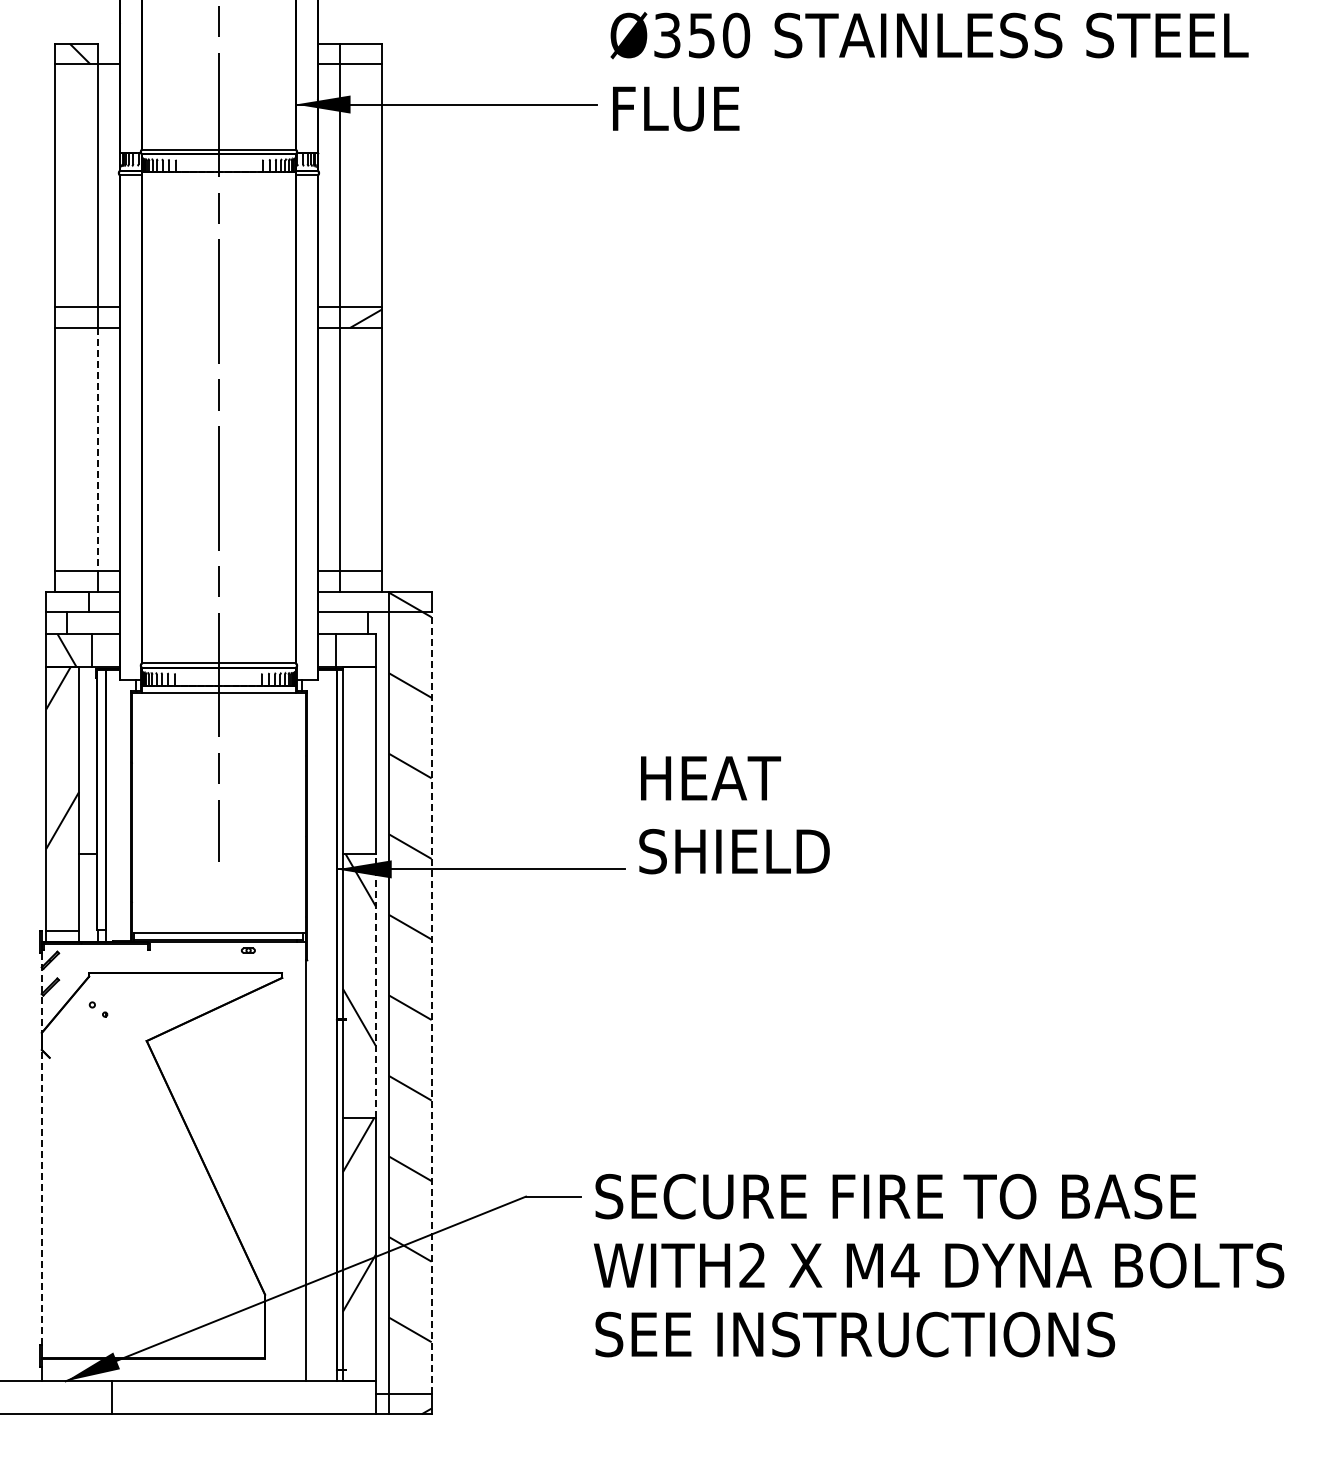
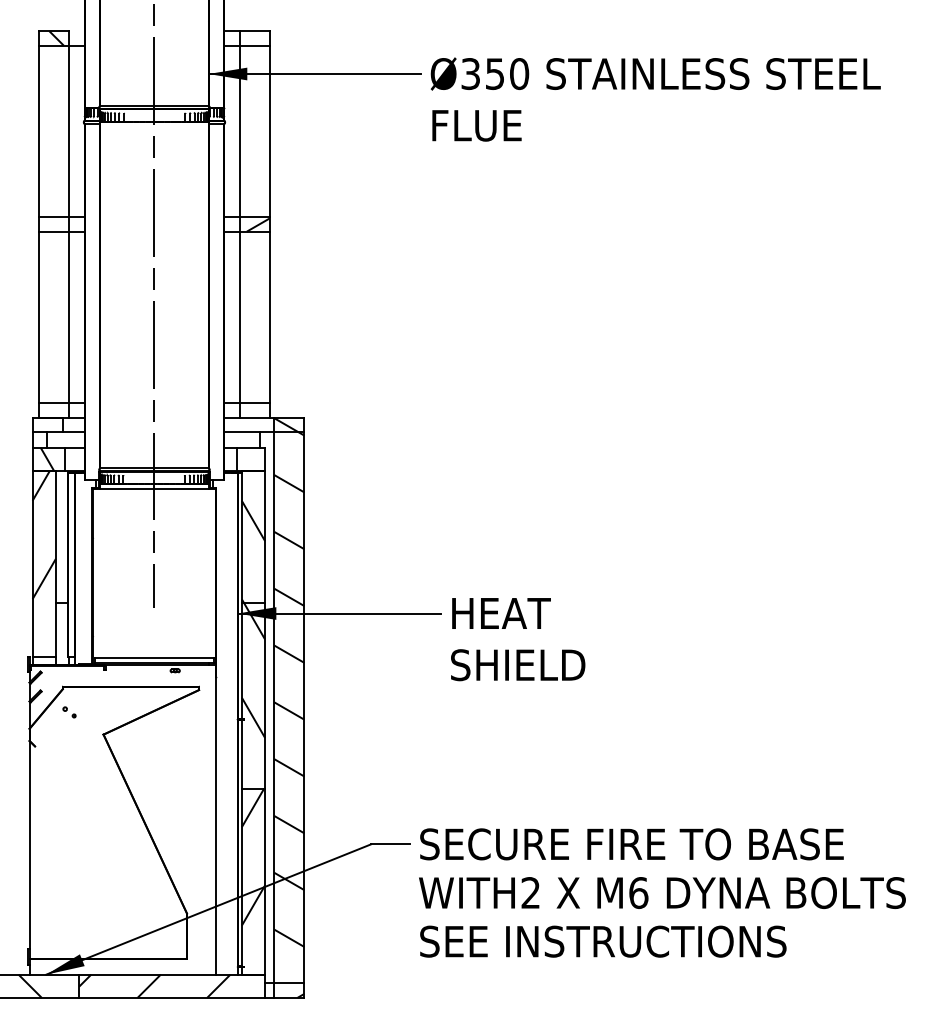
text: (929, 71) -> (655, 99), moved
line: (98, 450) -> (69, 318), dashed -> solid
hatch: (358, 781) -> (252, 551), added
text: (734, 815) -> (518, 639), moved
line: (375, 985) -> (264, 695), dashed -> solid
line: (431, 1002) -> (304, 707), dashed -> solid
line: (41, 1148) -> (29, 810), dashed -> solid
text: (905, 1265) -> (638, 892), M4 -> M6
hatch: (42, 1397) -> (30, 986), added
hatch: (219, 1397) -> (154, 986), added

